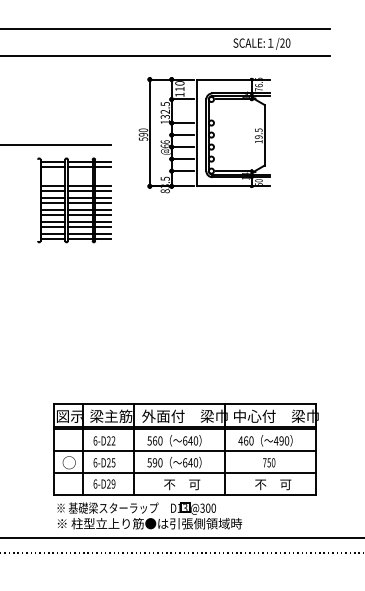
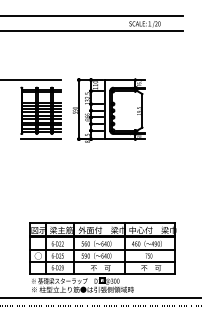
part: (203, 134) -> (108, 110), moved
line: (74, 252) -> (41, 139), added

